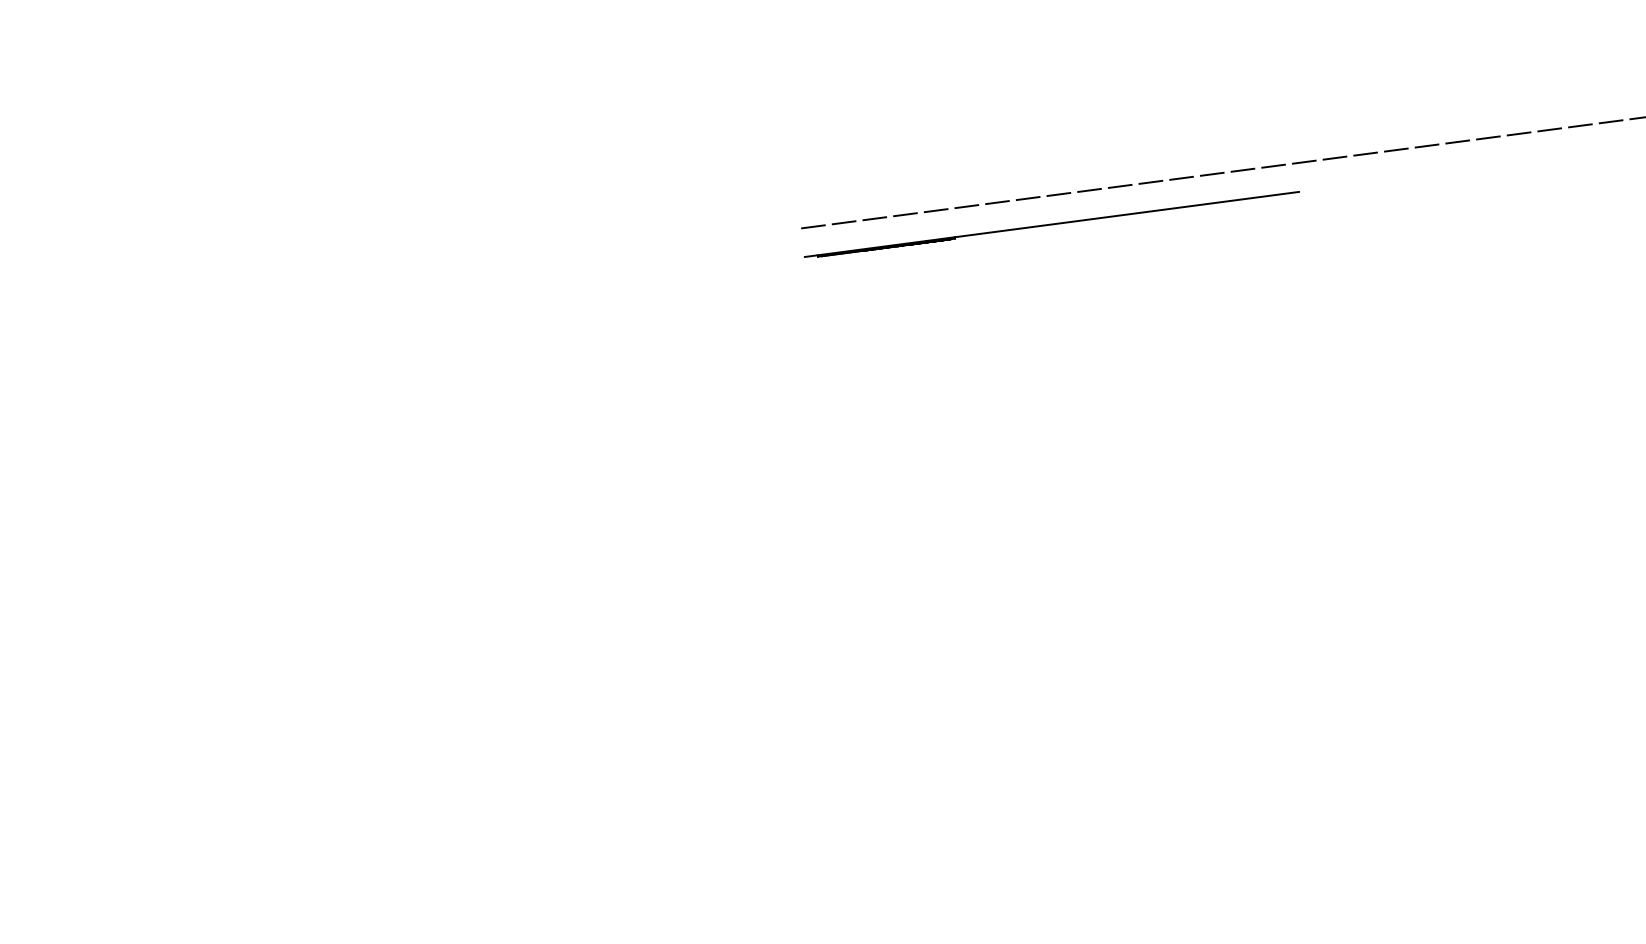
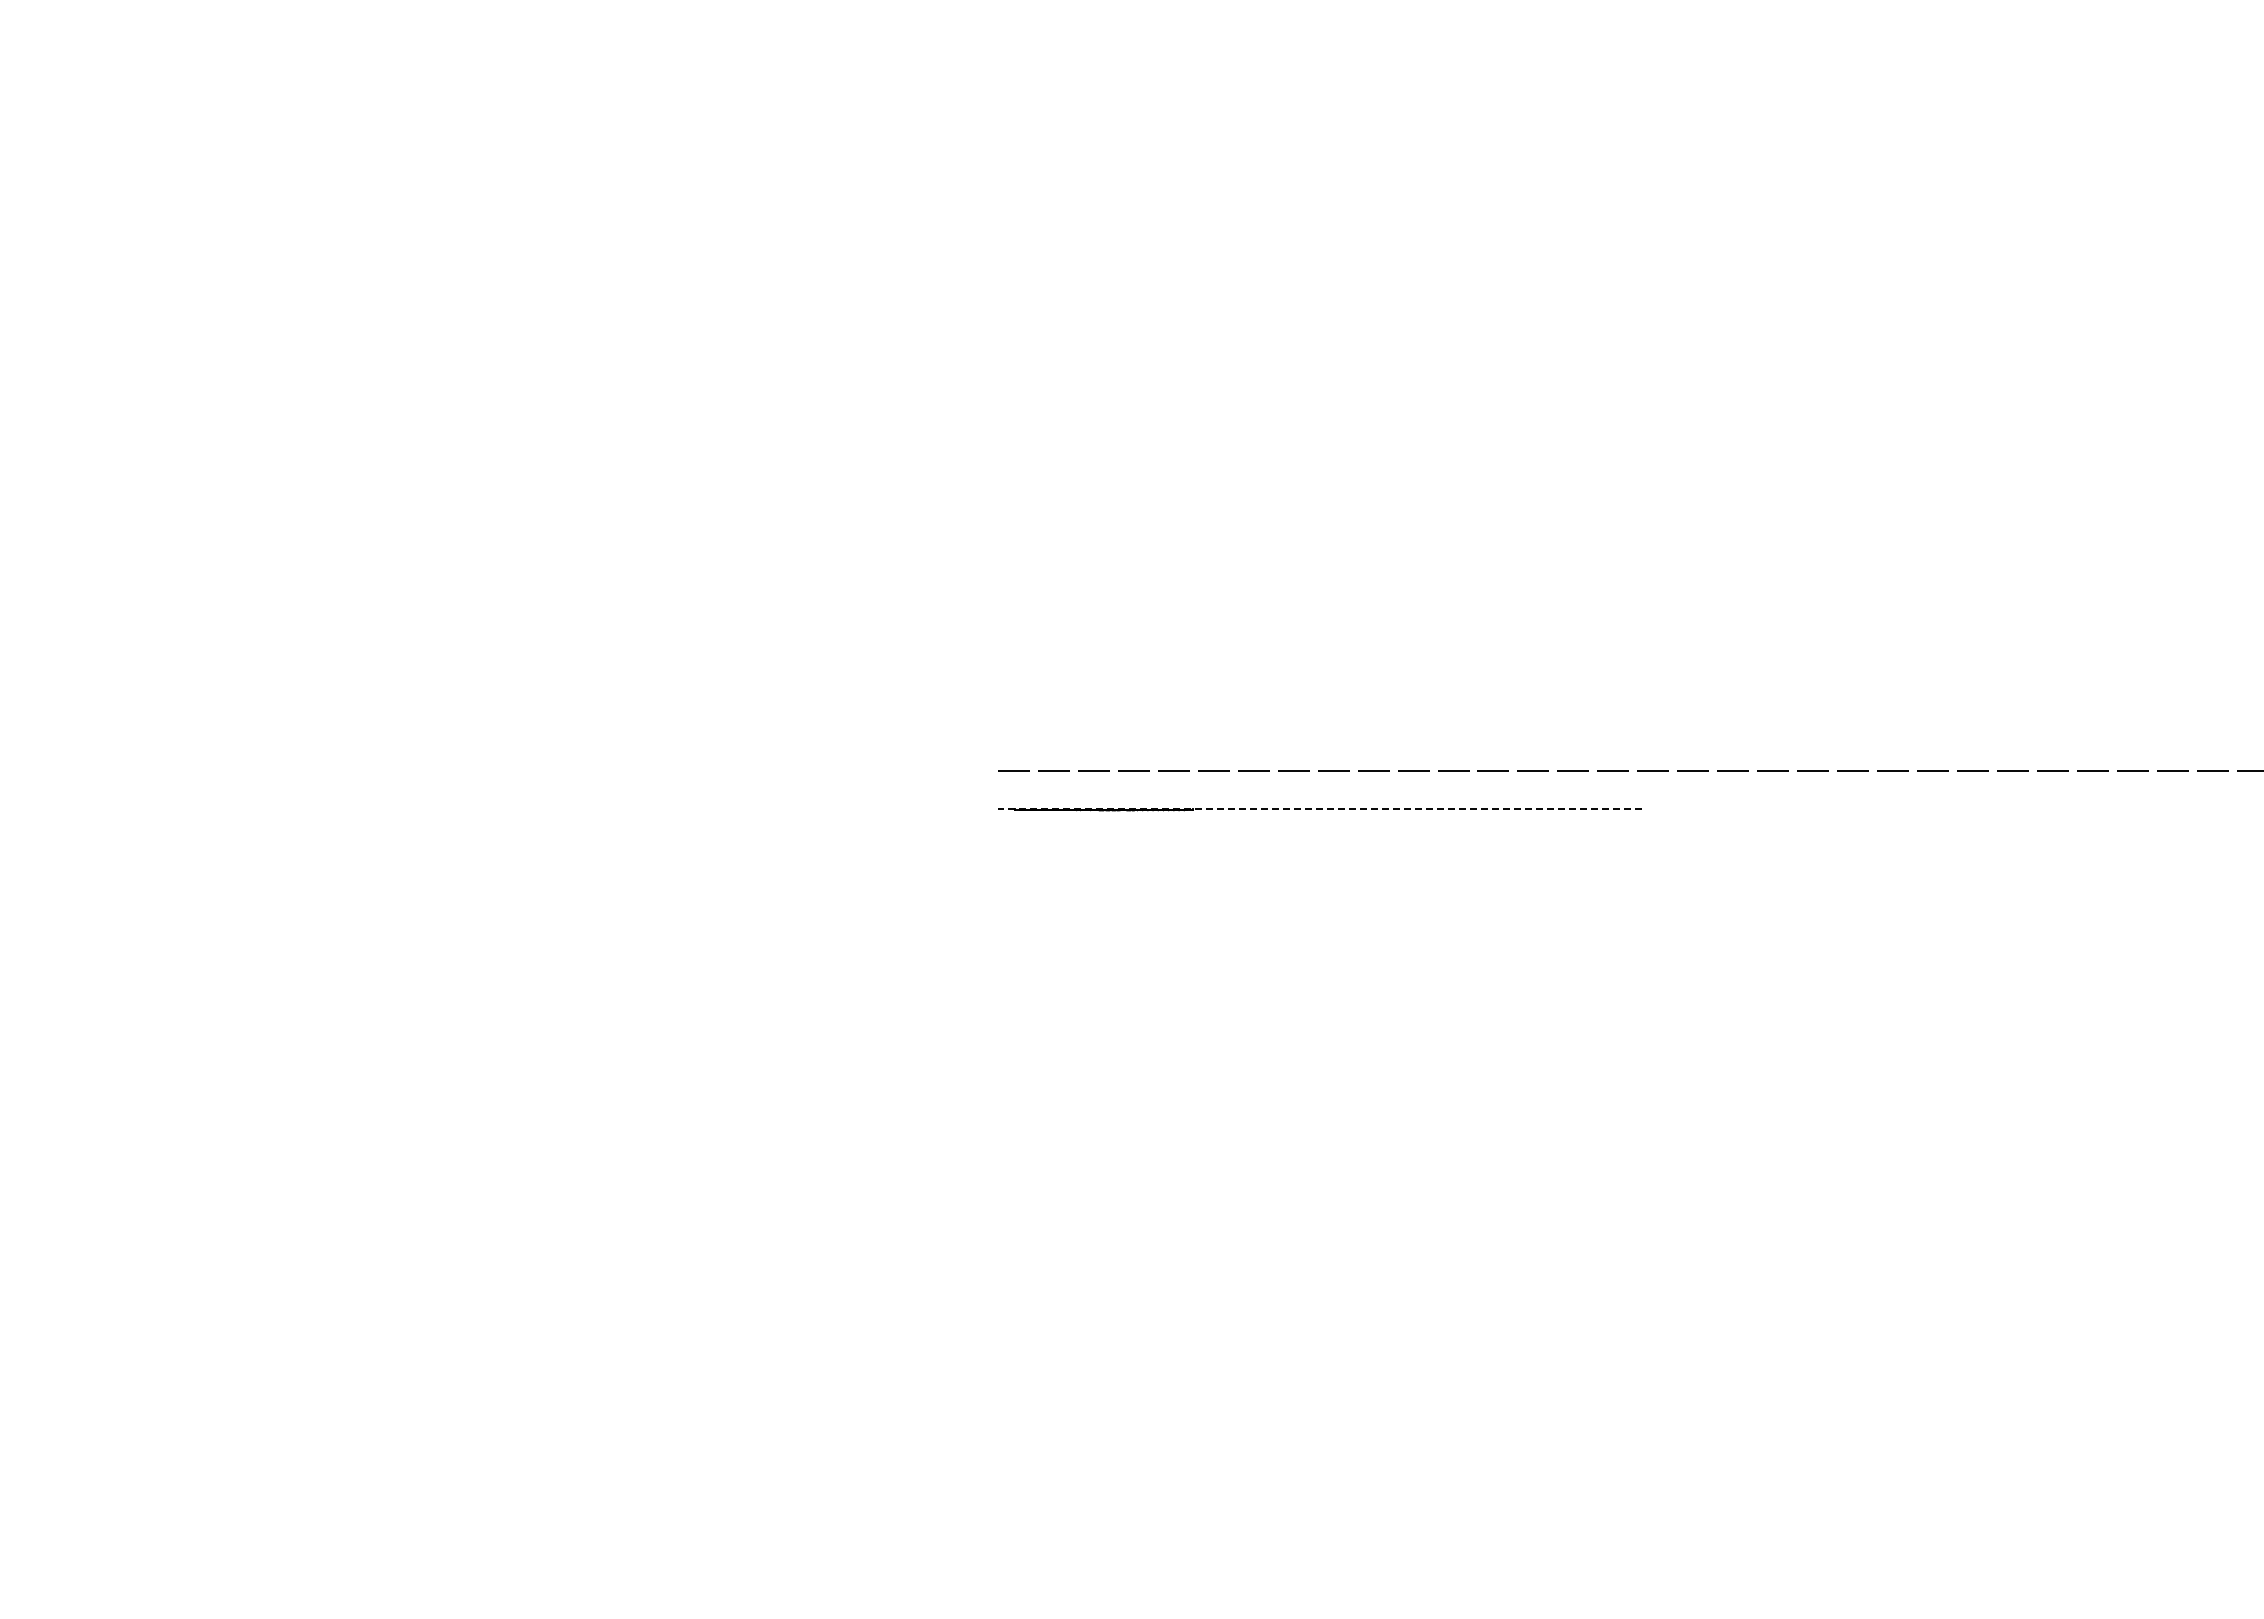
line: (1051, 224) -> (1319, 808), solid -> dashed

